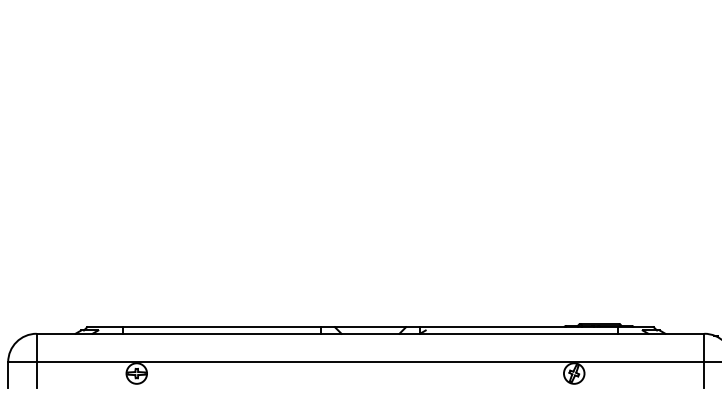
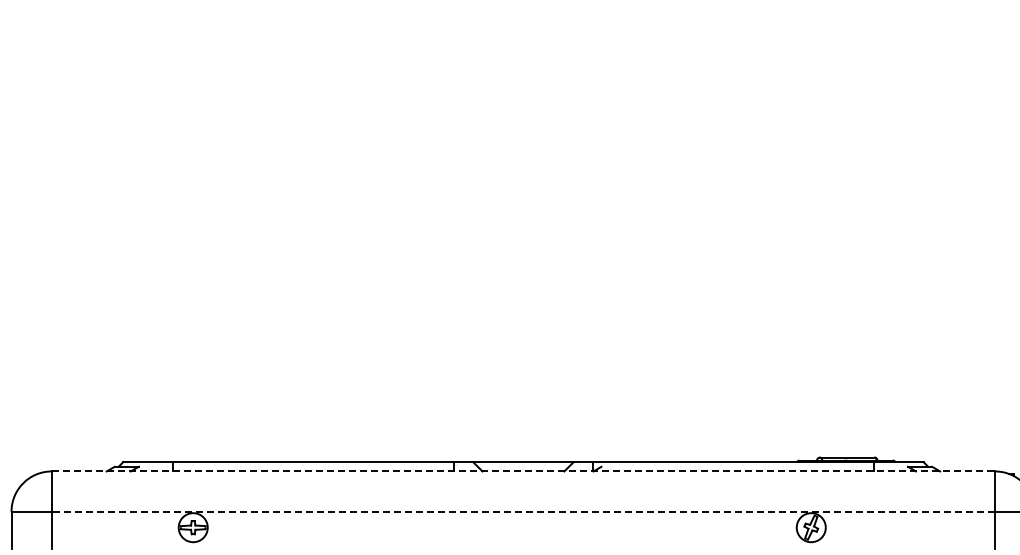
line: (370, 333) -> (523, 471), solid -> dashed
line: (370, 362) -> (523, 511), solid -> dashed

